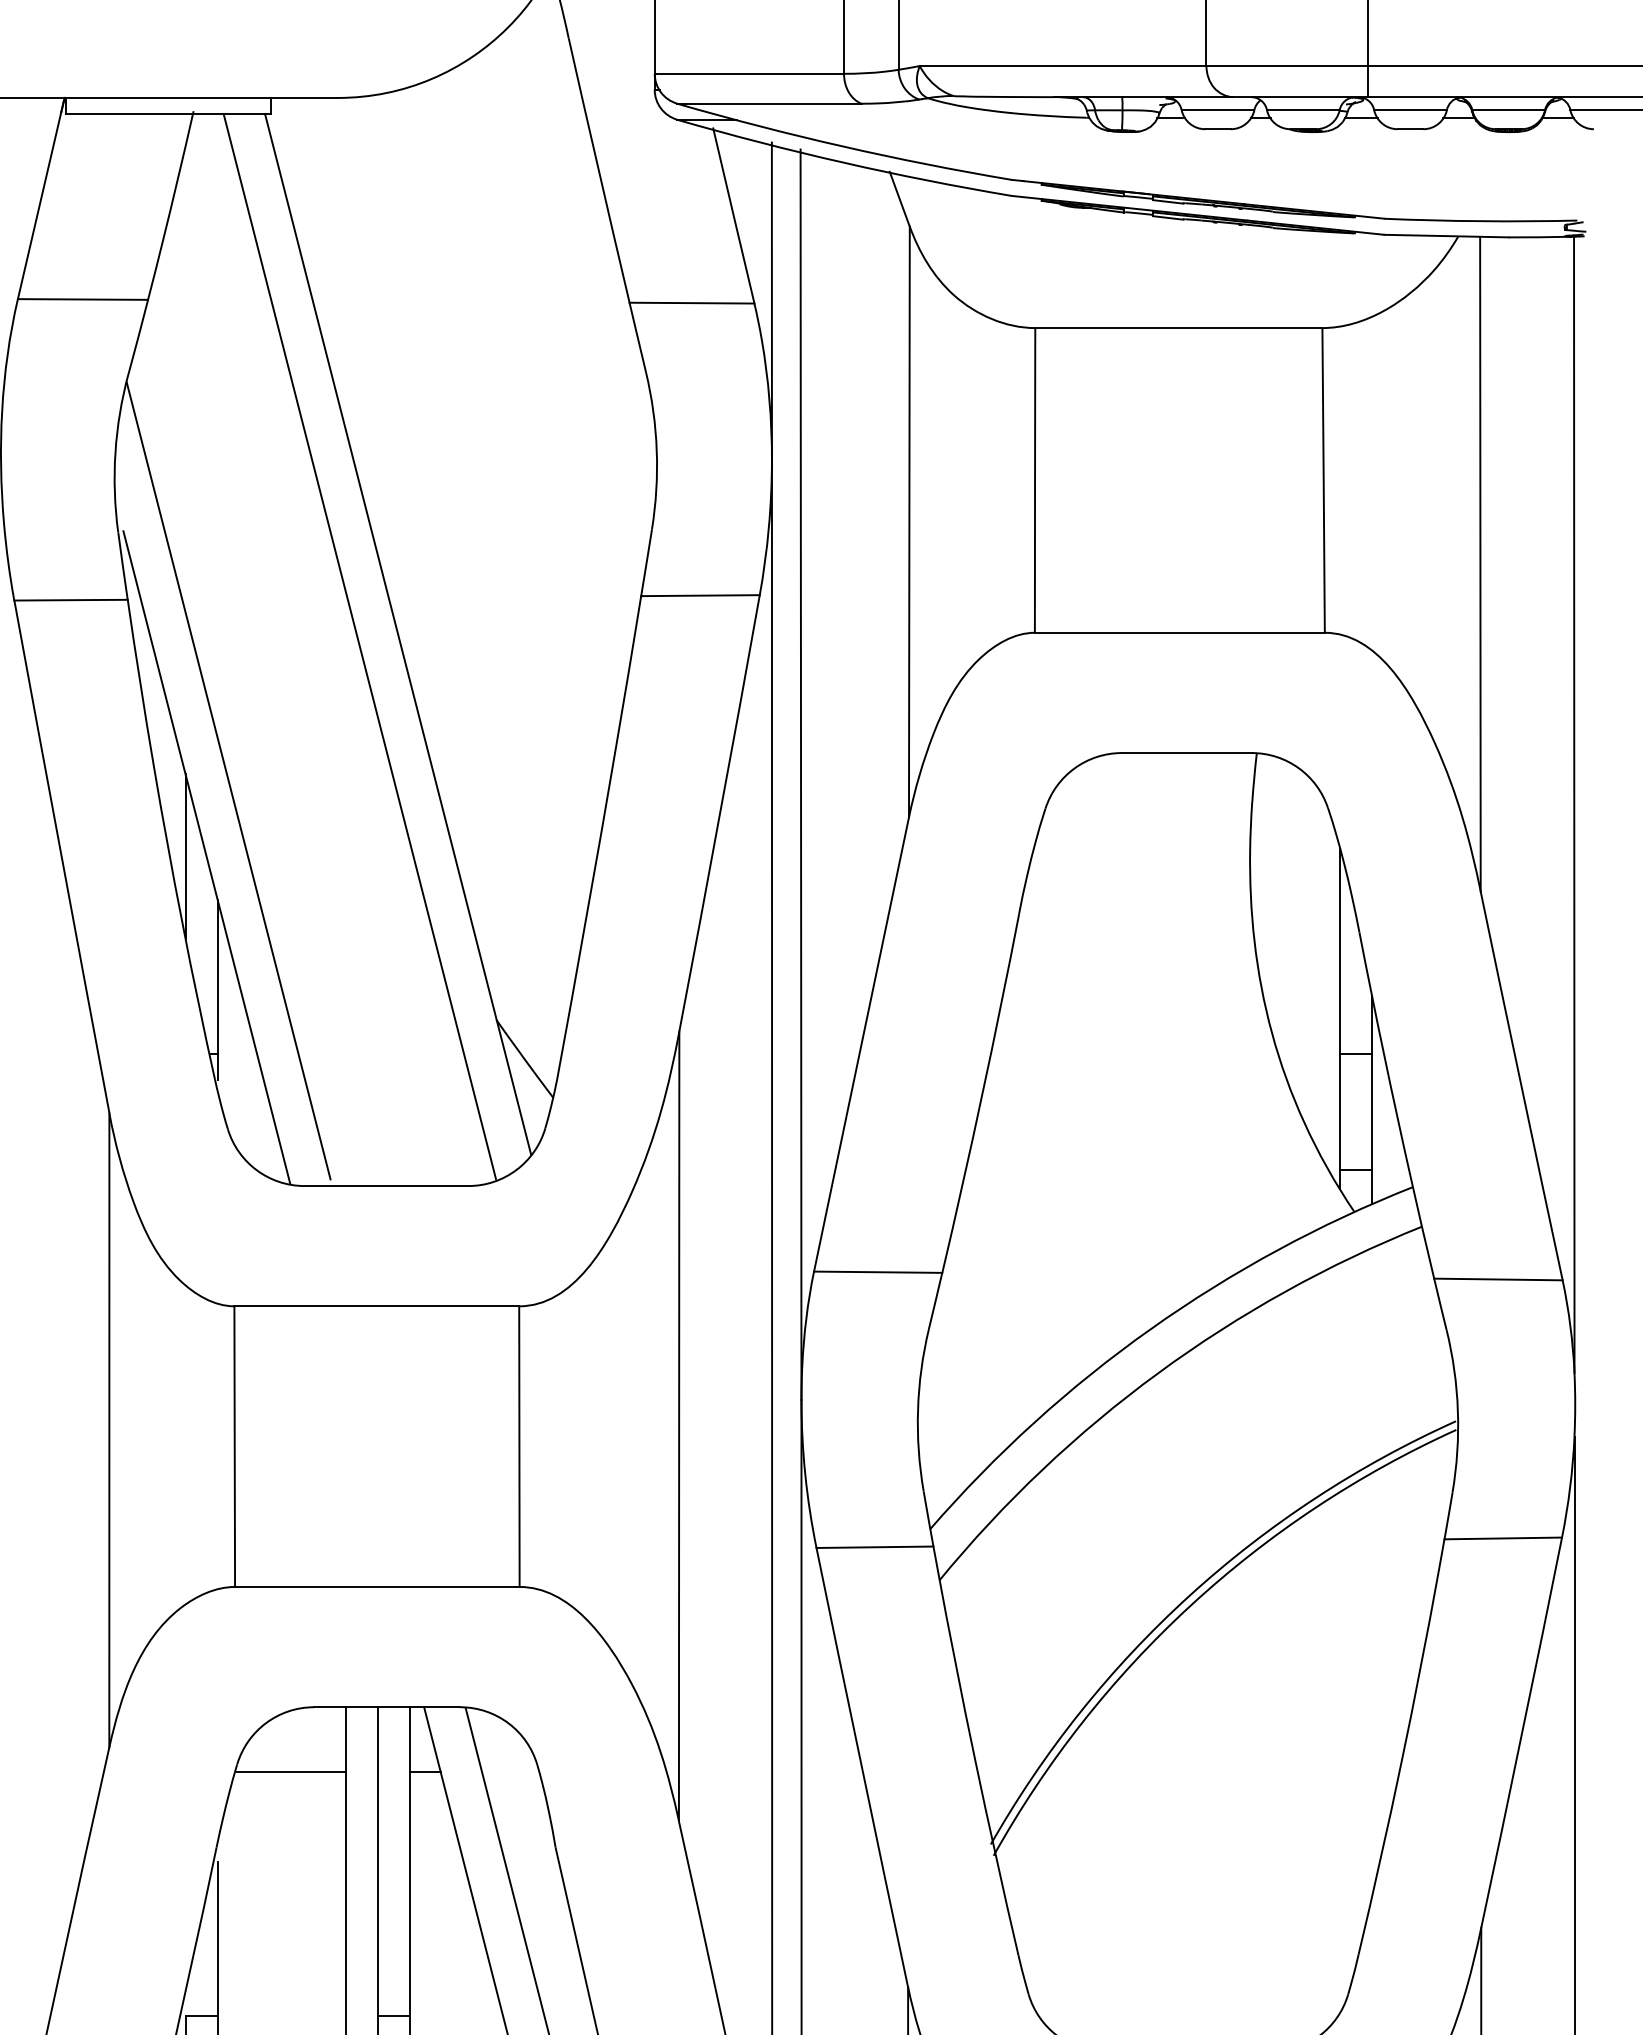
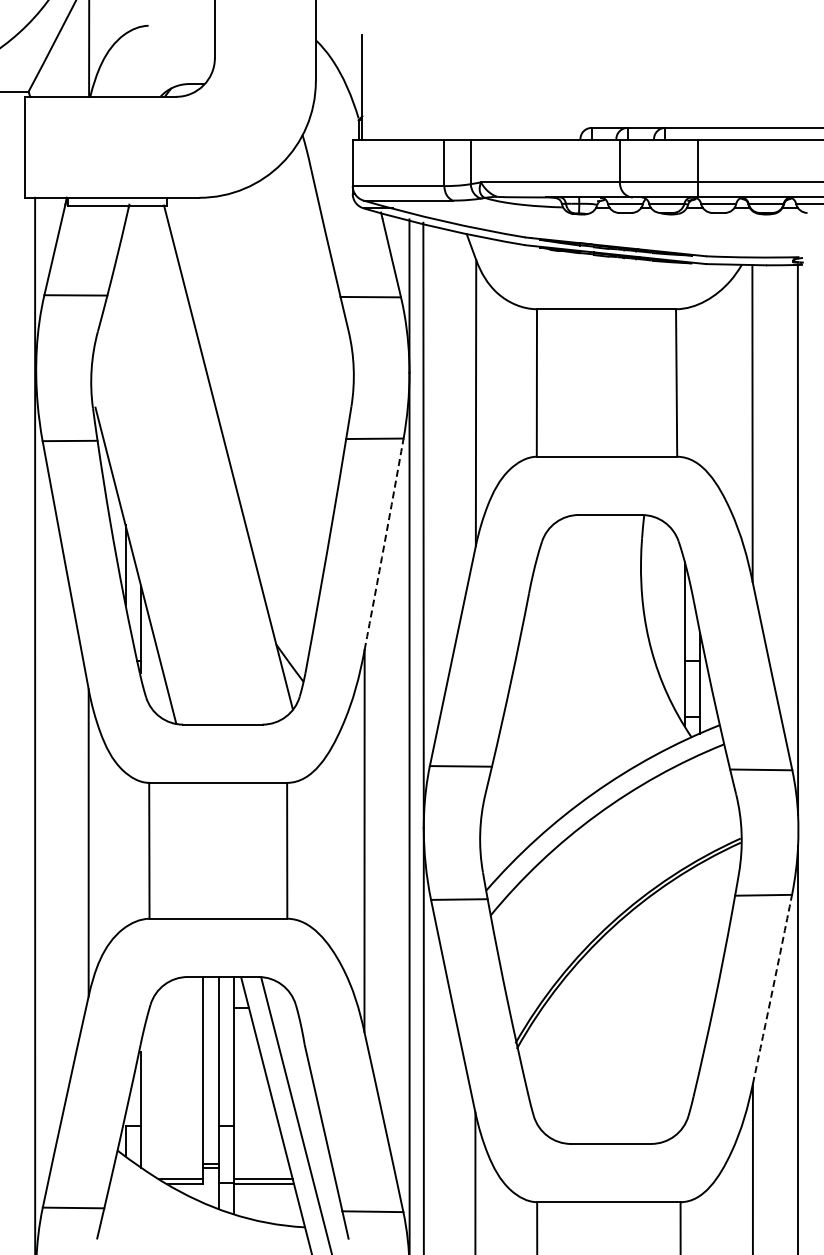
line: (358, 646) -> (209, 463), removed
line: (228, 780) -> (146, 528), removed
arc: (720, 813) -> (384, 544), solid -> dashed
arc: (1521, 1733) -> (772, 989), solid -> dashed
line: (290, 1772) -> (176, 1008), removed

